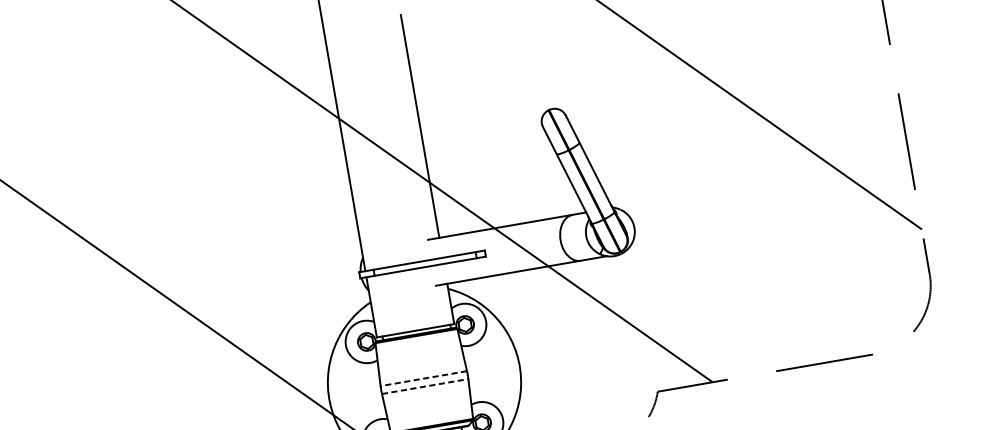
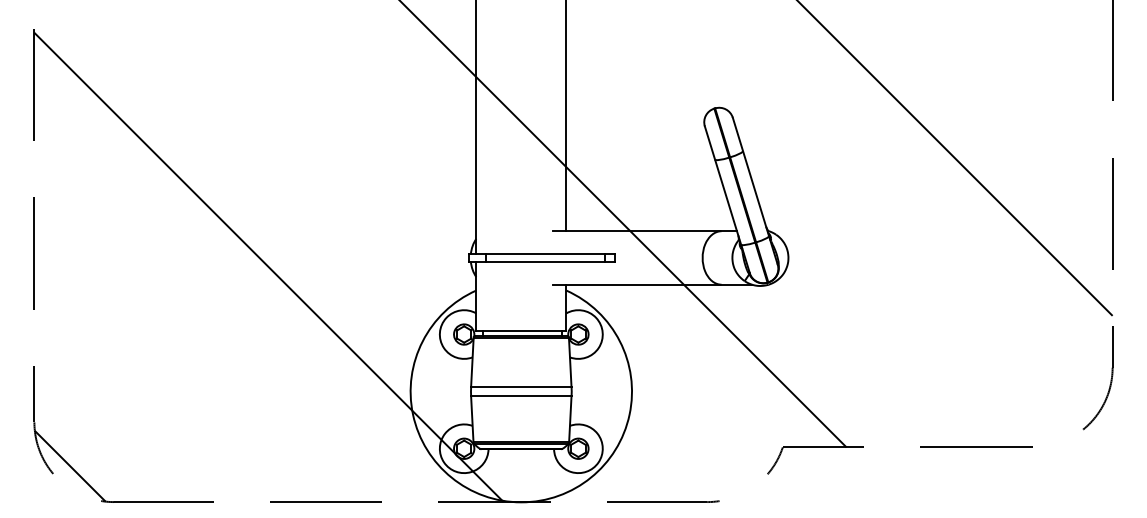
line: (423, 379) -> (520, 387), dashed -> solid
line: (425, 386) -> (521, 396), dashed -> solid

